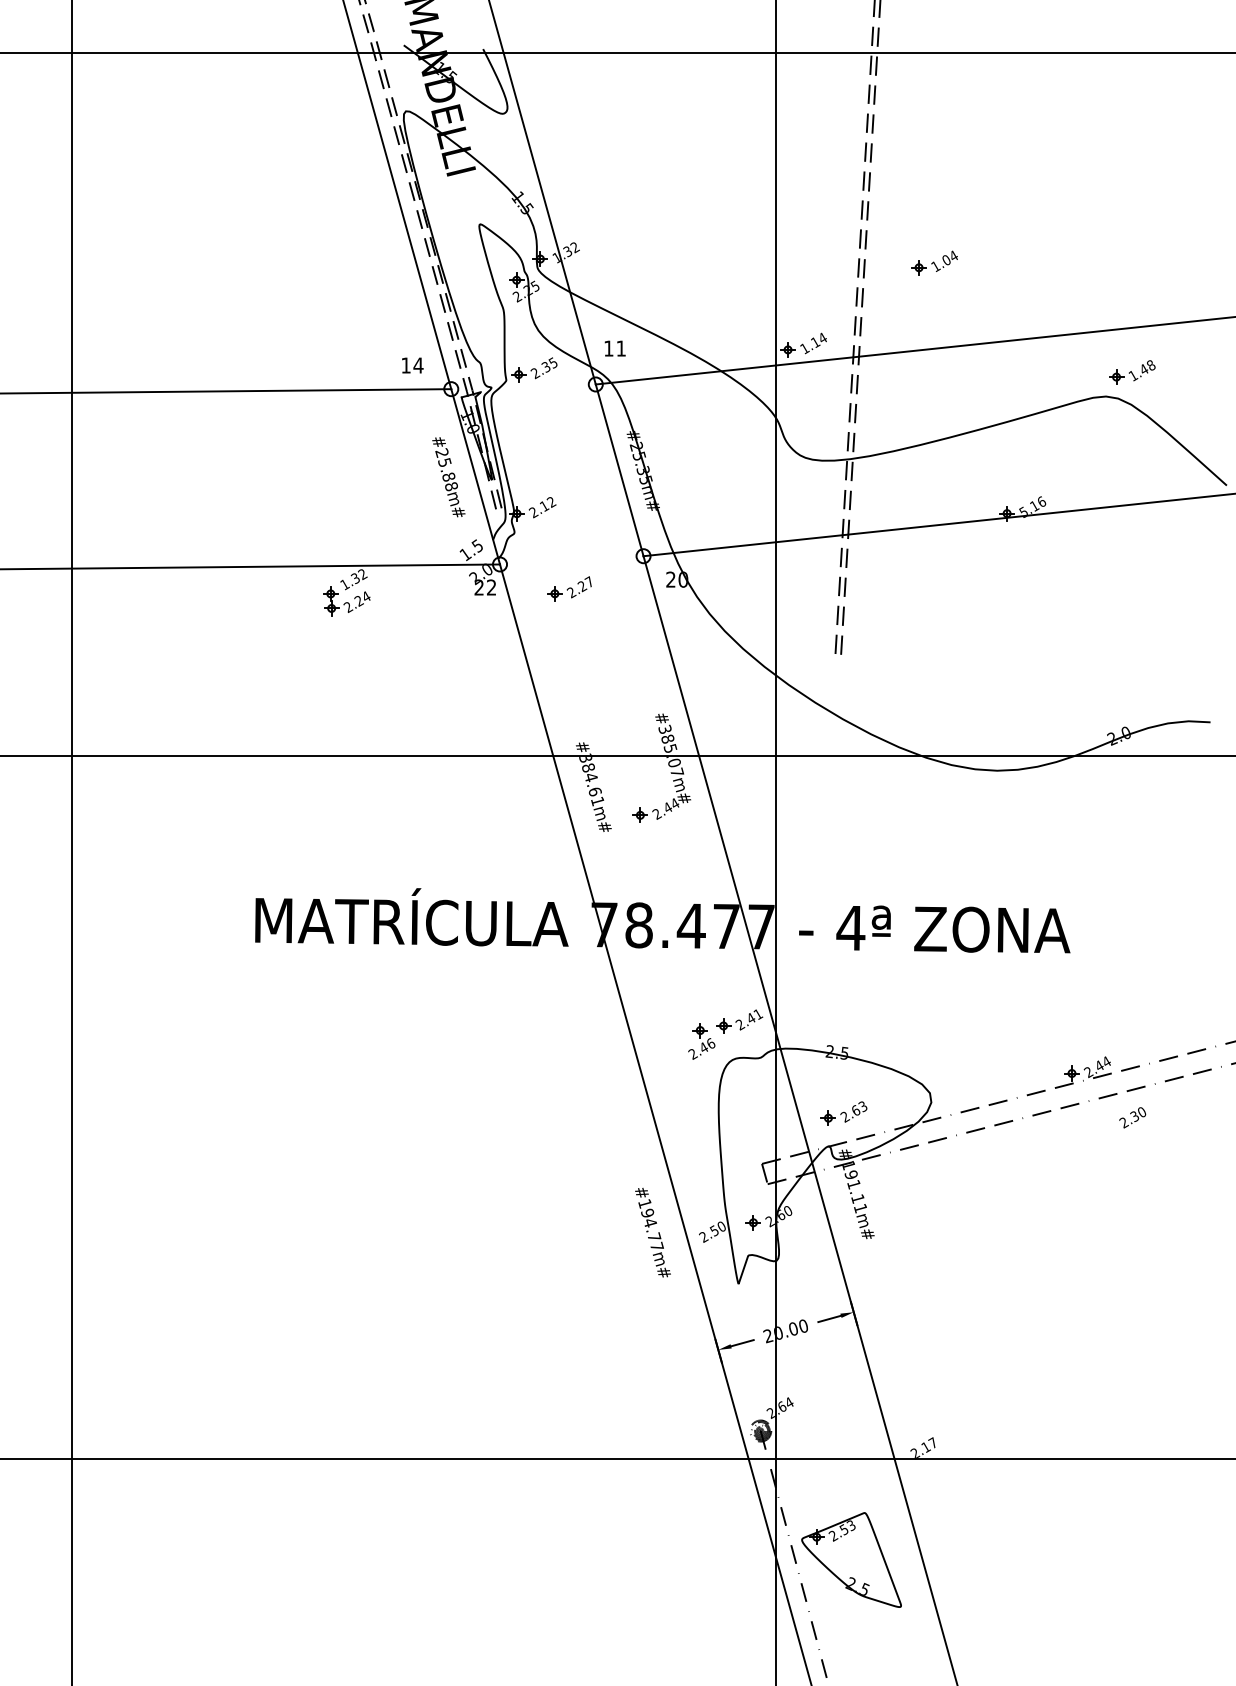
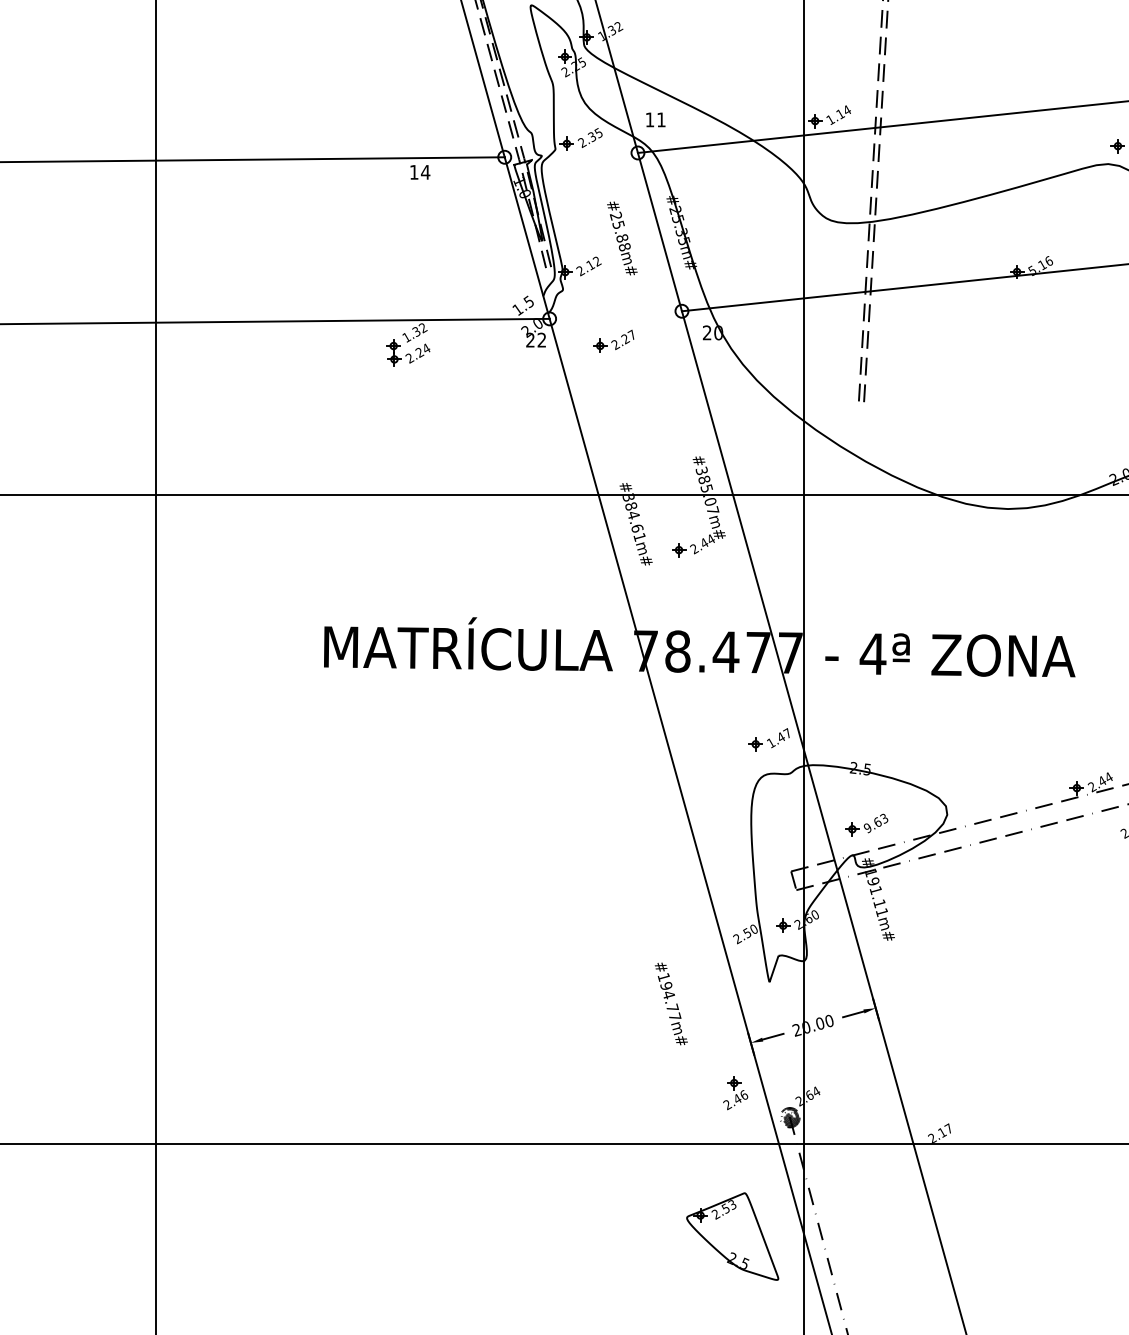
part: (934, 262) -> (950, 40), removed
text: (412, 365) -> (420, 172), moved
text: (448, 477) -> (622, 238), moved
text: (749, 1019) -> (779, 738), 2.41 -> 1.47
part: (701, 1041) -> (735, 1093), moved
text: (845, 1117) -> (868, 828), 2.63 -> 9.63
text: (652, 1232) -> (670, 1003), moved
part: (851, 1559) -> (732, 1236), moved

